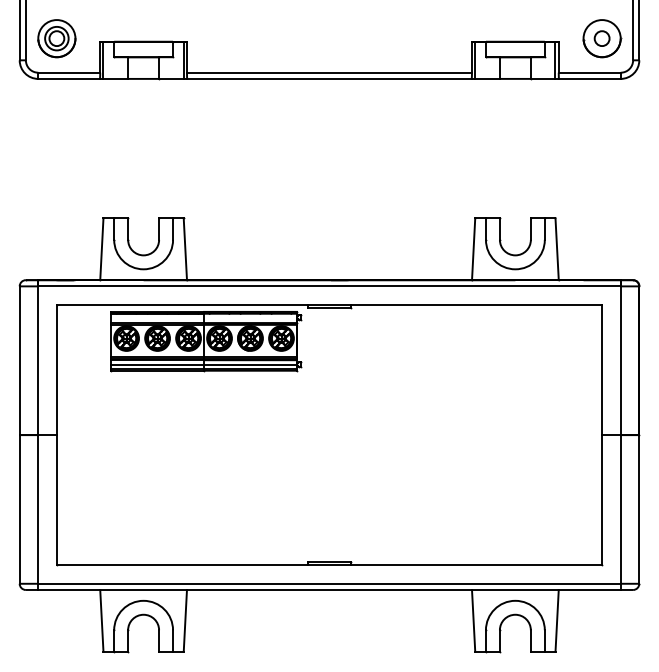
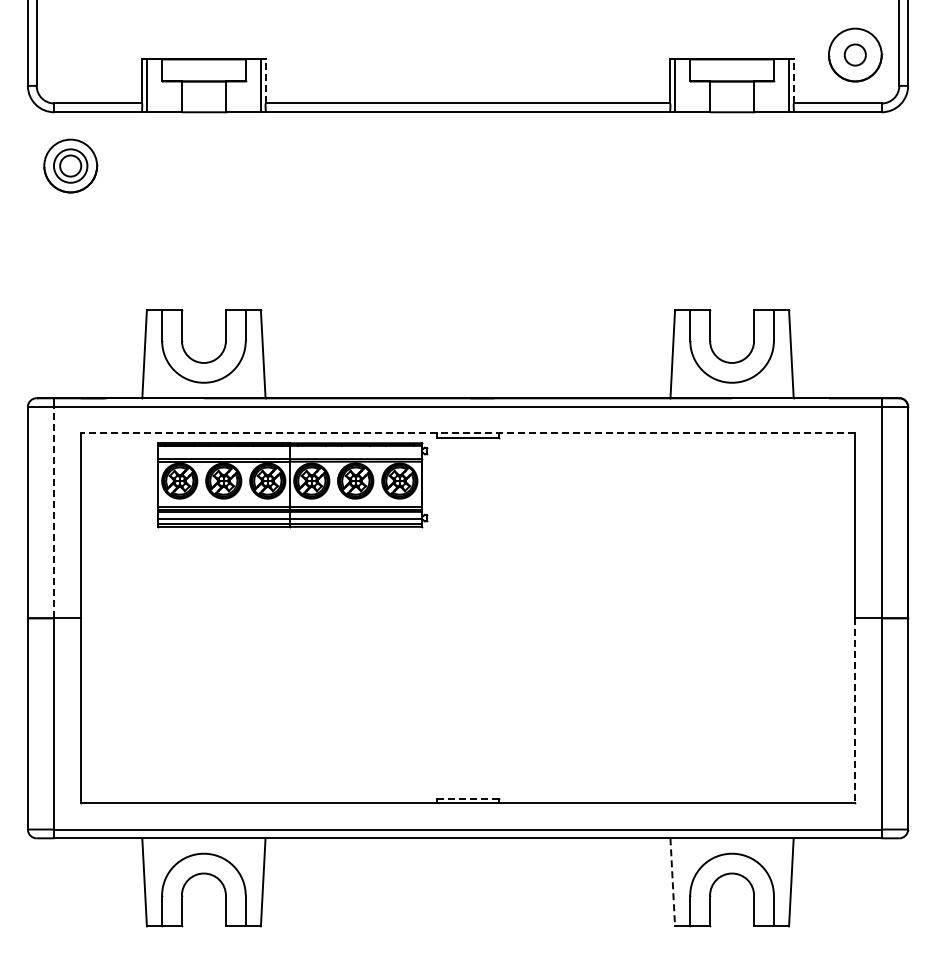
part: (56, 38) -> (70, 165), moved
line: (186, 56) -> (265, 80), solid -> dashed
line: (558, 56) -> (793, 80), solid -> dashed
line: (329, 305) -> (467, 433), solid -> dashed
line: (38, 360) -> (54, 512), solid -> dashed
line: (602, 500) -> (855, 711), solid -> dashed
line: (329, 561) -> (468, 798), solid -> dashed
line: (473, 621) -> (672, 882), solid -> dashed

